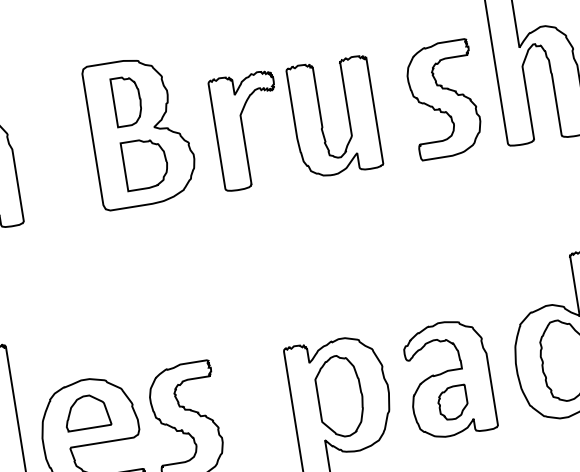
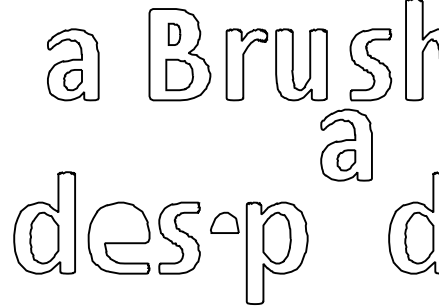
part: (127, 101) -> (174, 34), size x0.7
part: (449, 377) -> (346, 144), moved
part: (86, 411) -> (224, 222), moved

